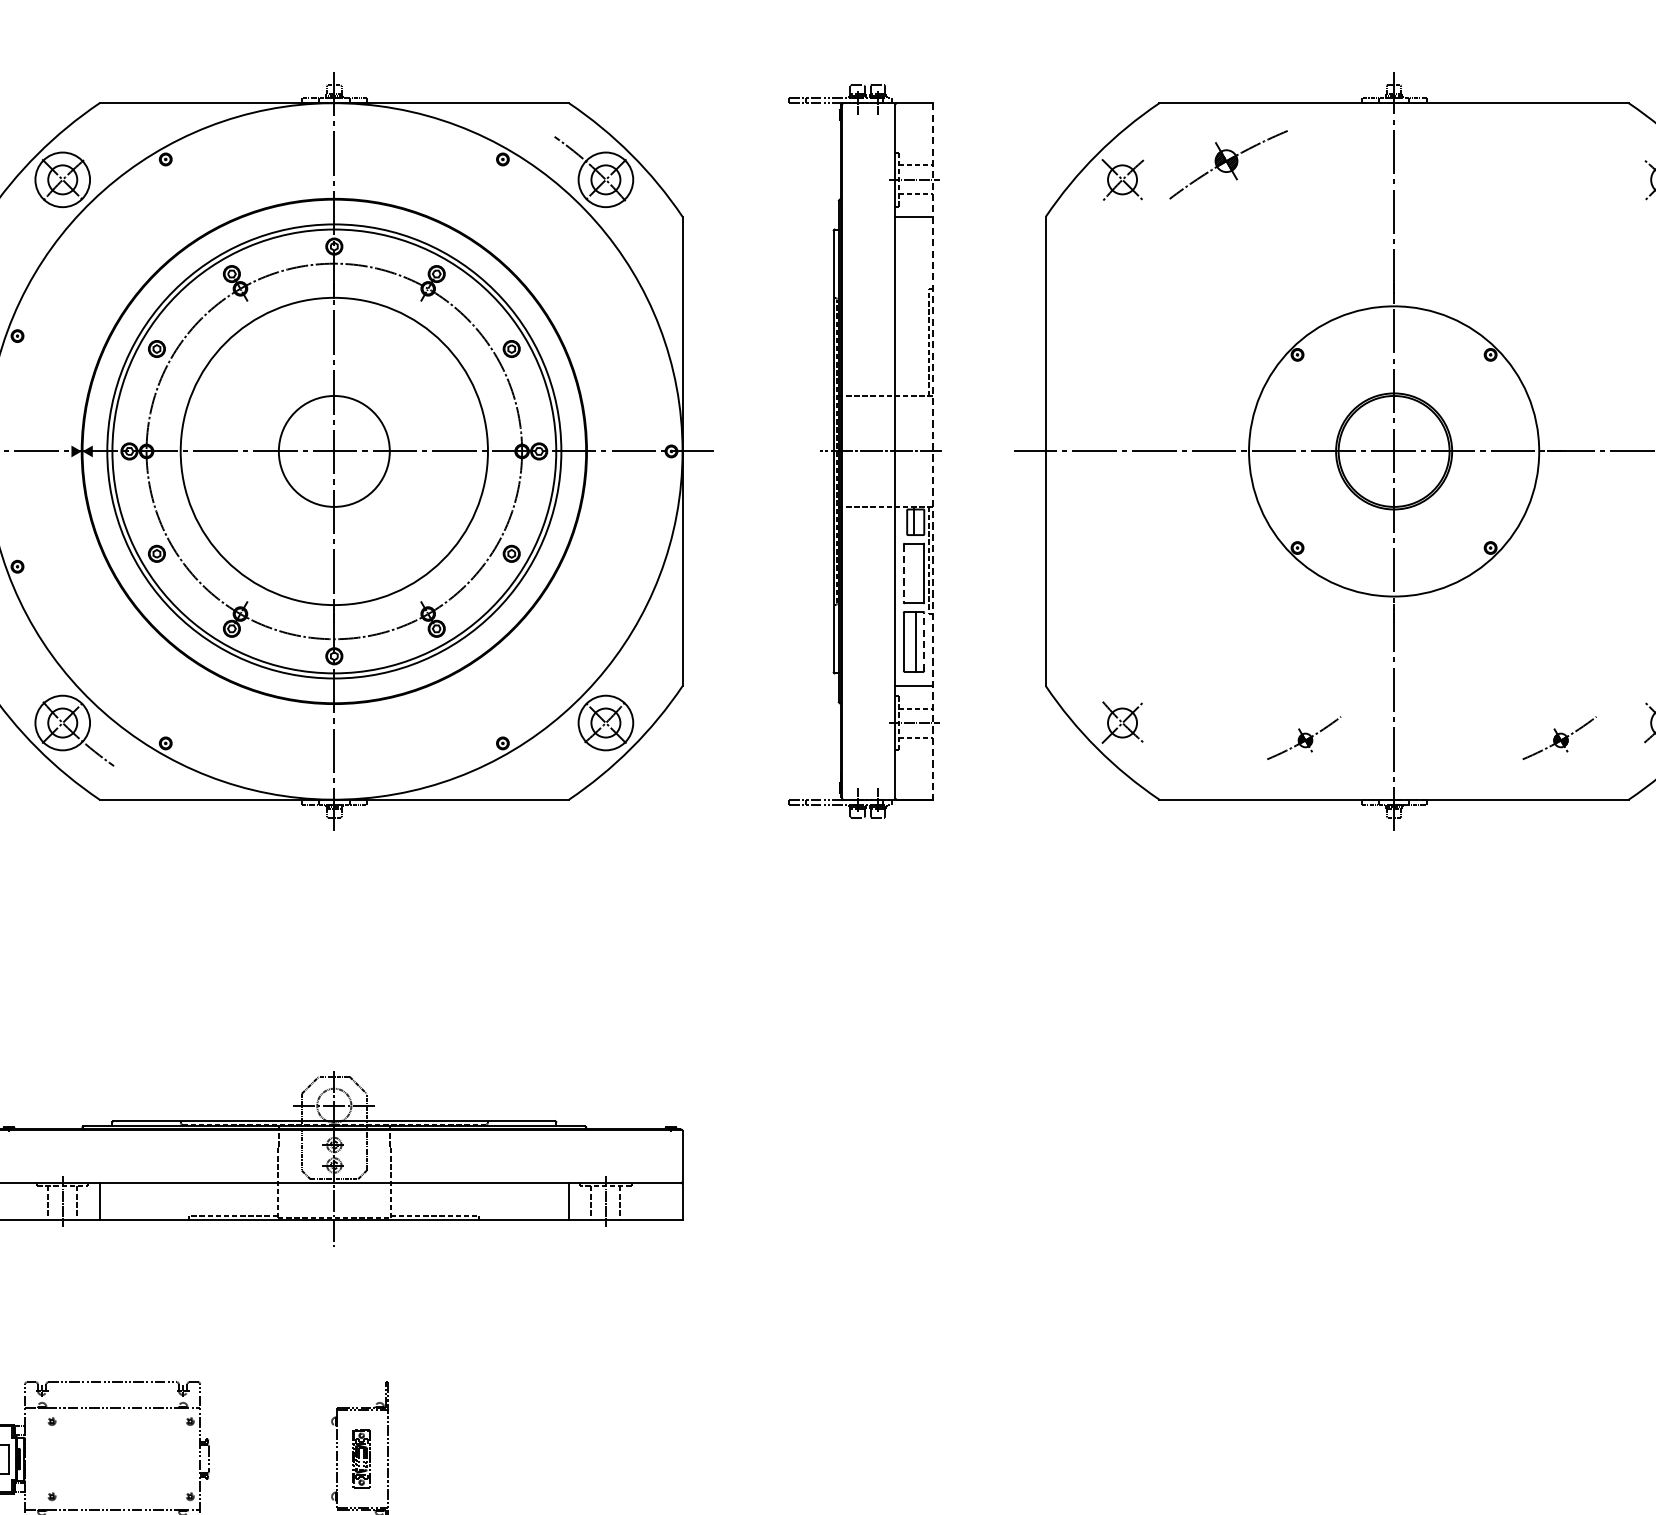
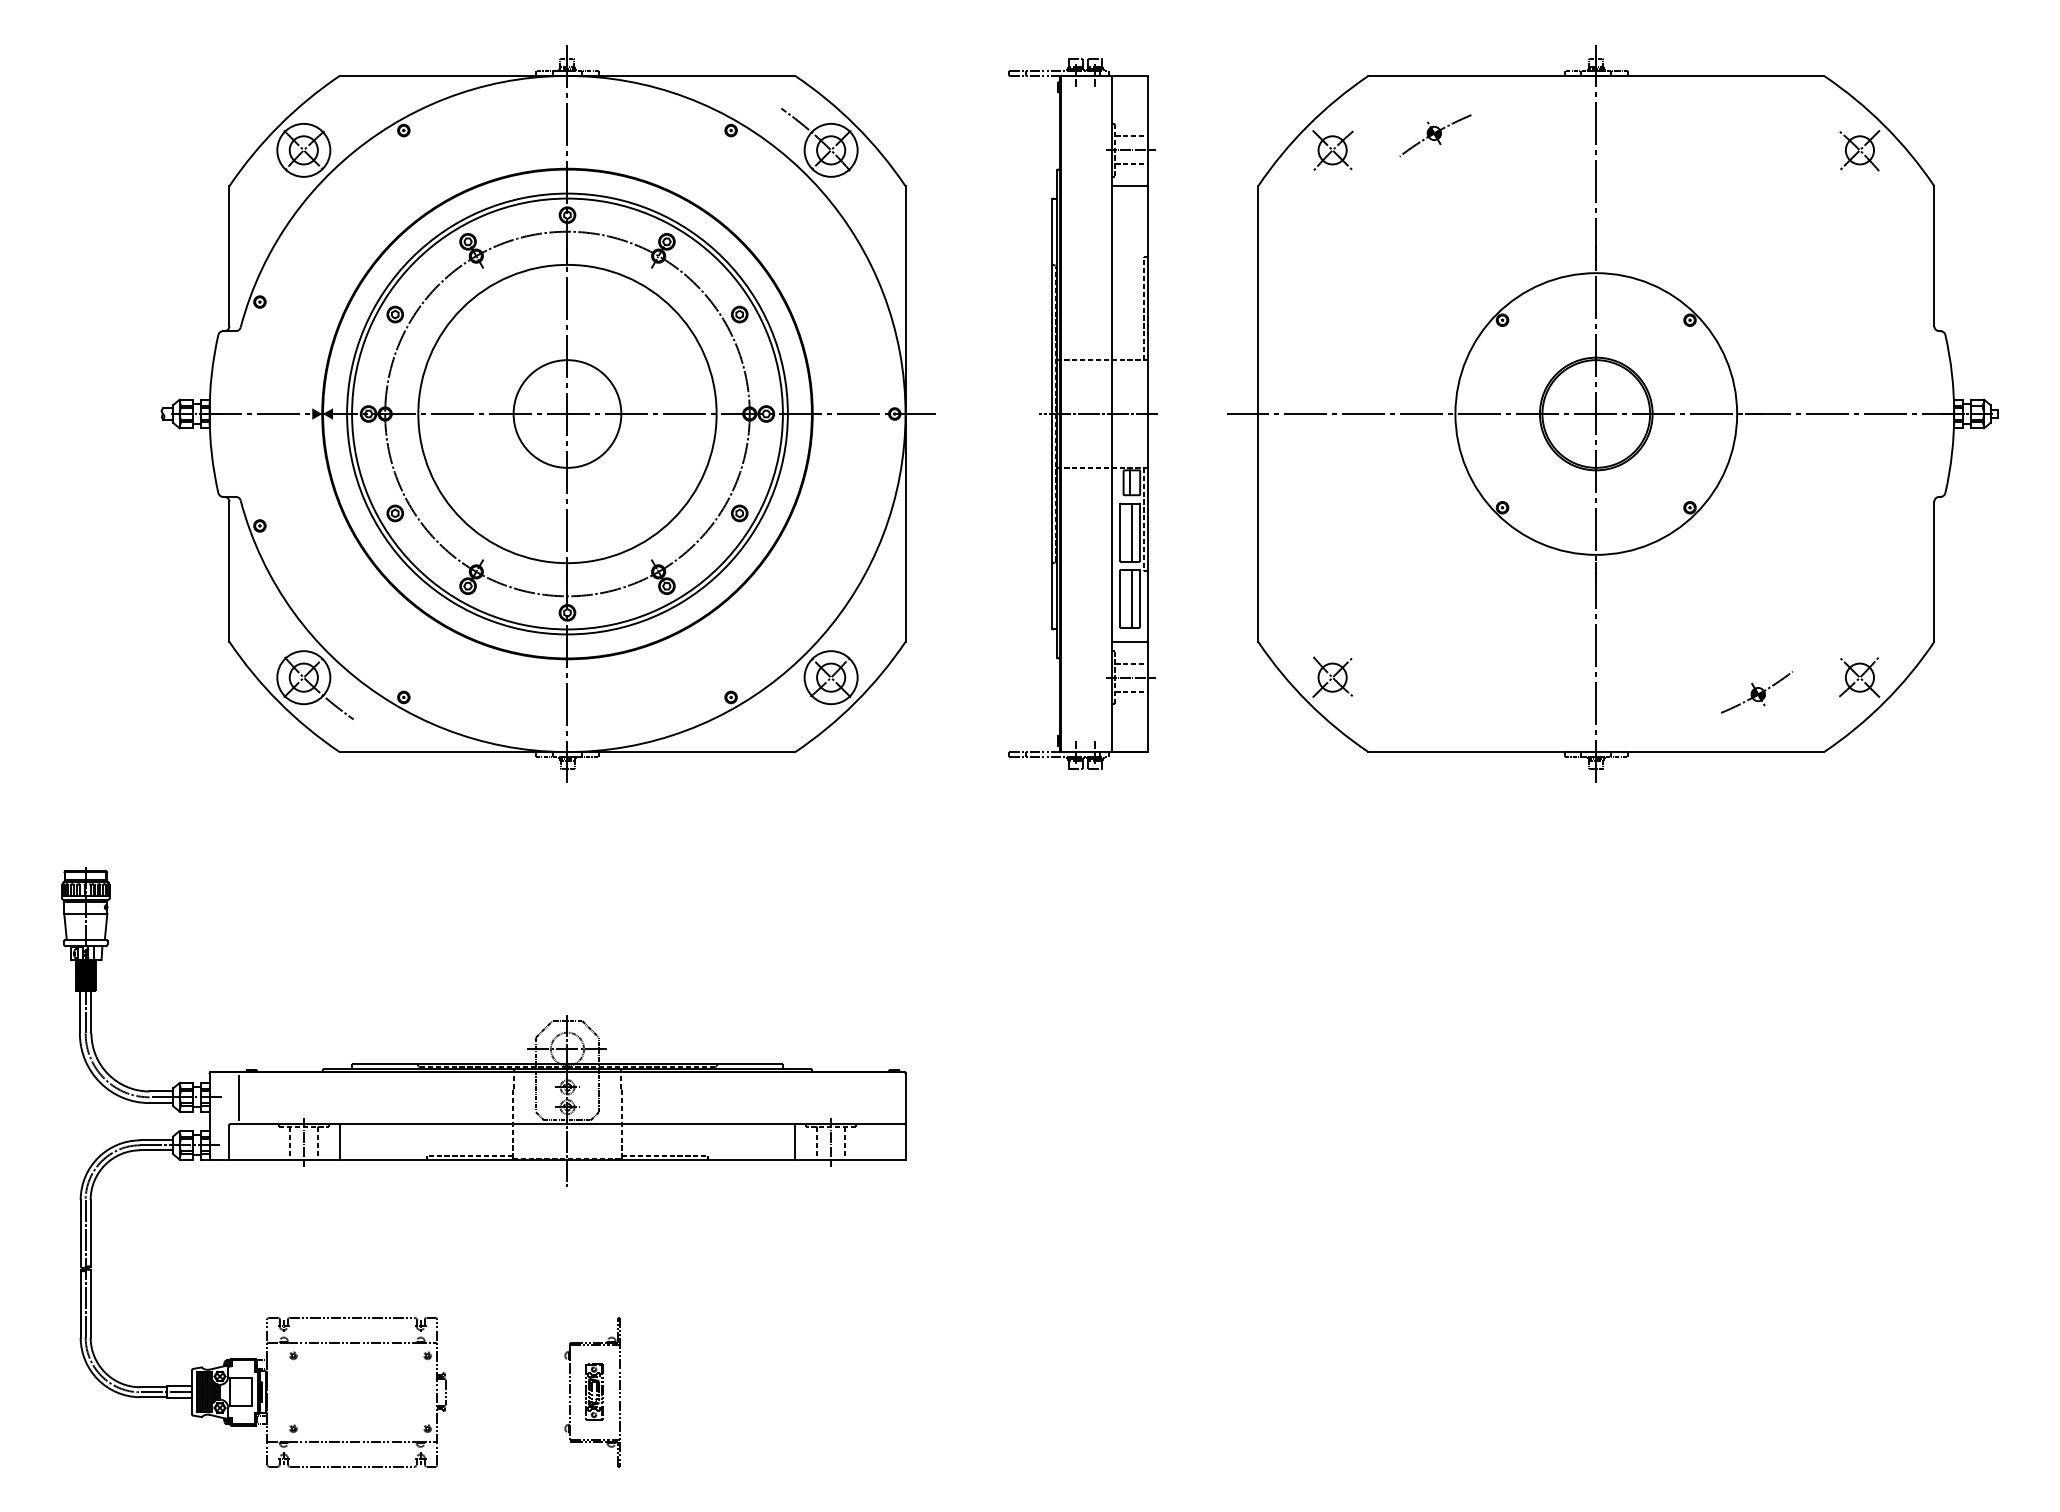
part: (1228, 164) -> (1435, 135), size x0.62
line: (932, 451) -> (1148, 414), dashed -> solid
line: (915, 573) -> (1131, 532), added
line: (904, 574) -> (1120, 533), dashed -> solid
line: (924, 641) -> (1140, 598), dashed -> solid
part: (1304, 738) -> (1509, 692), removed

